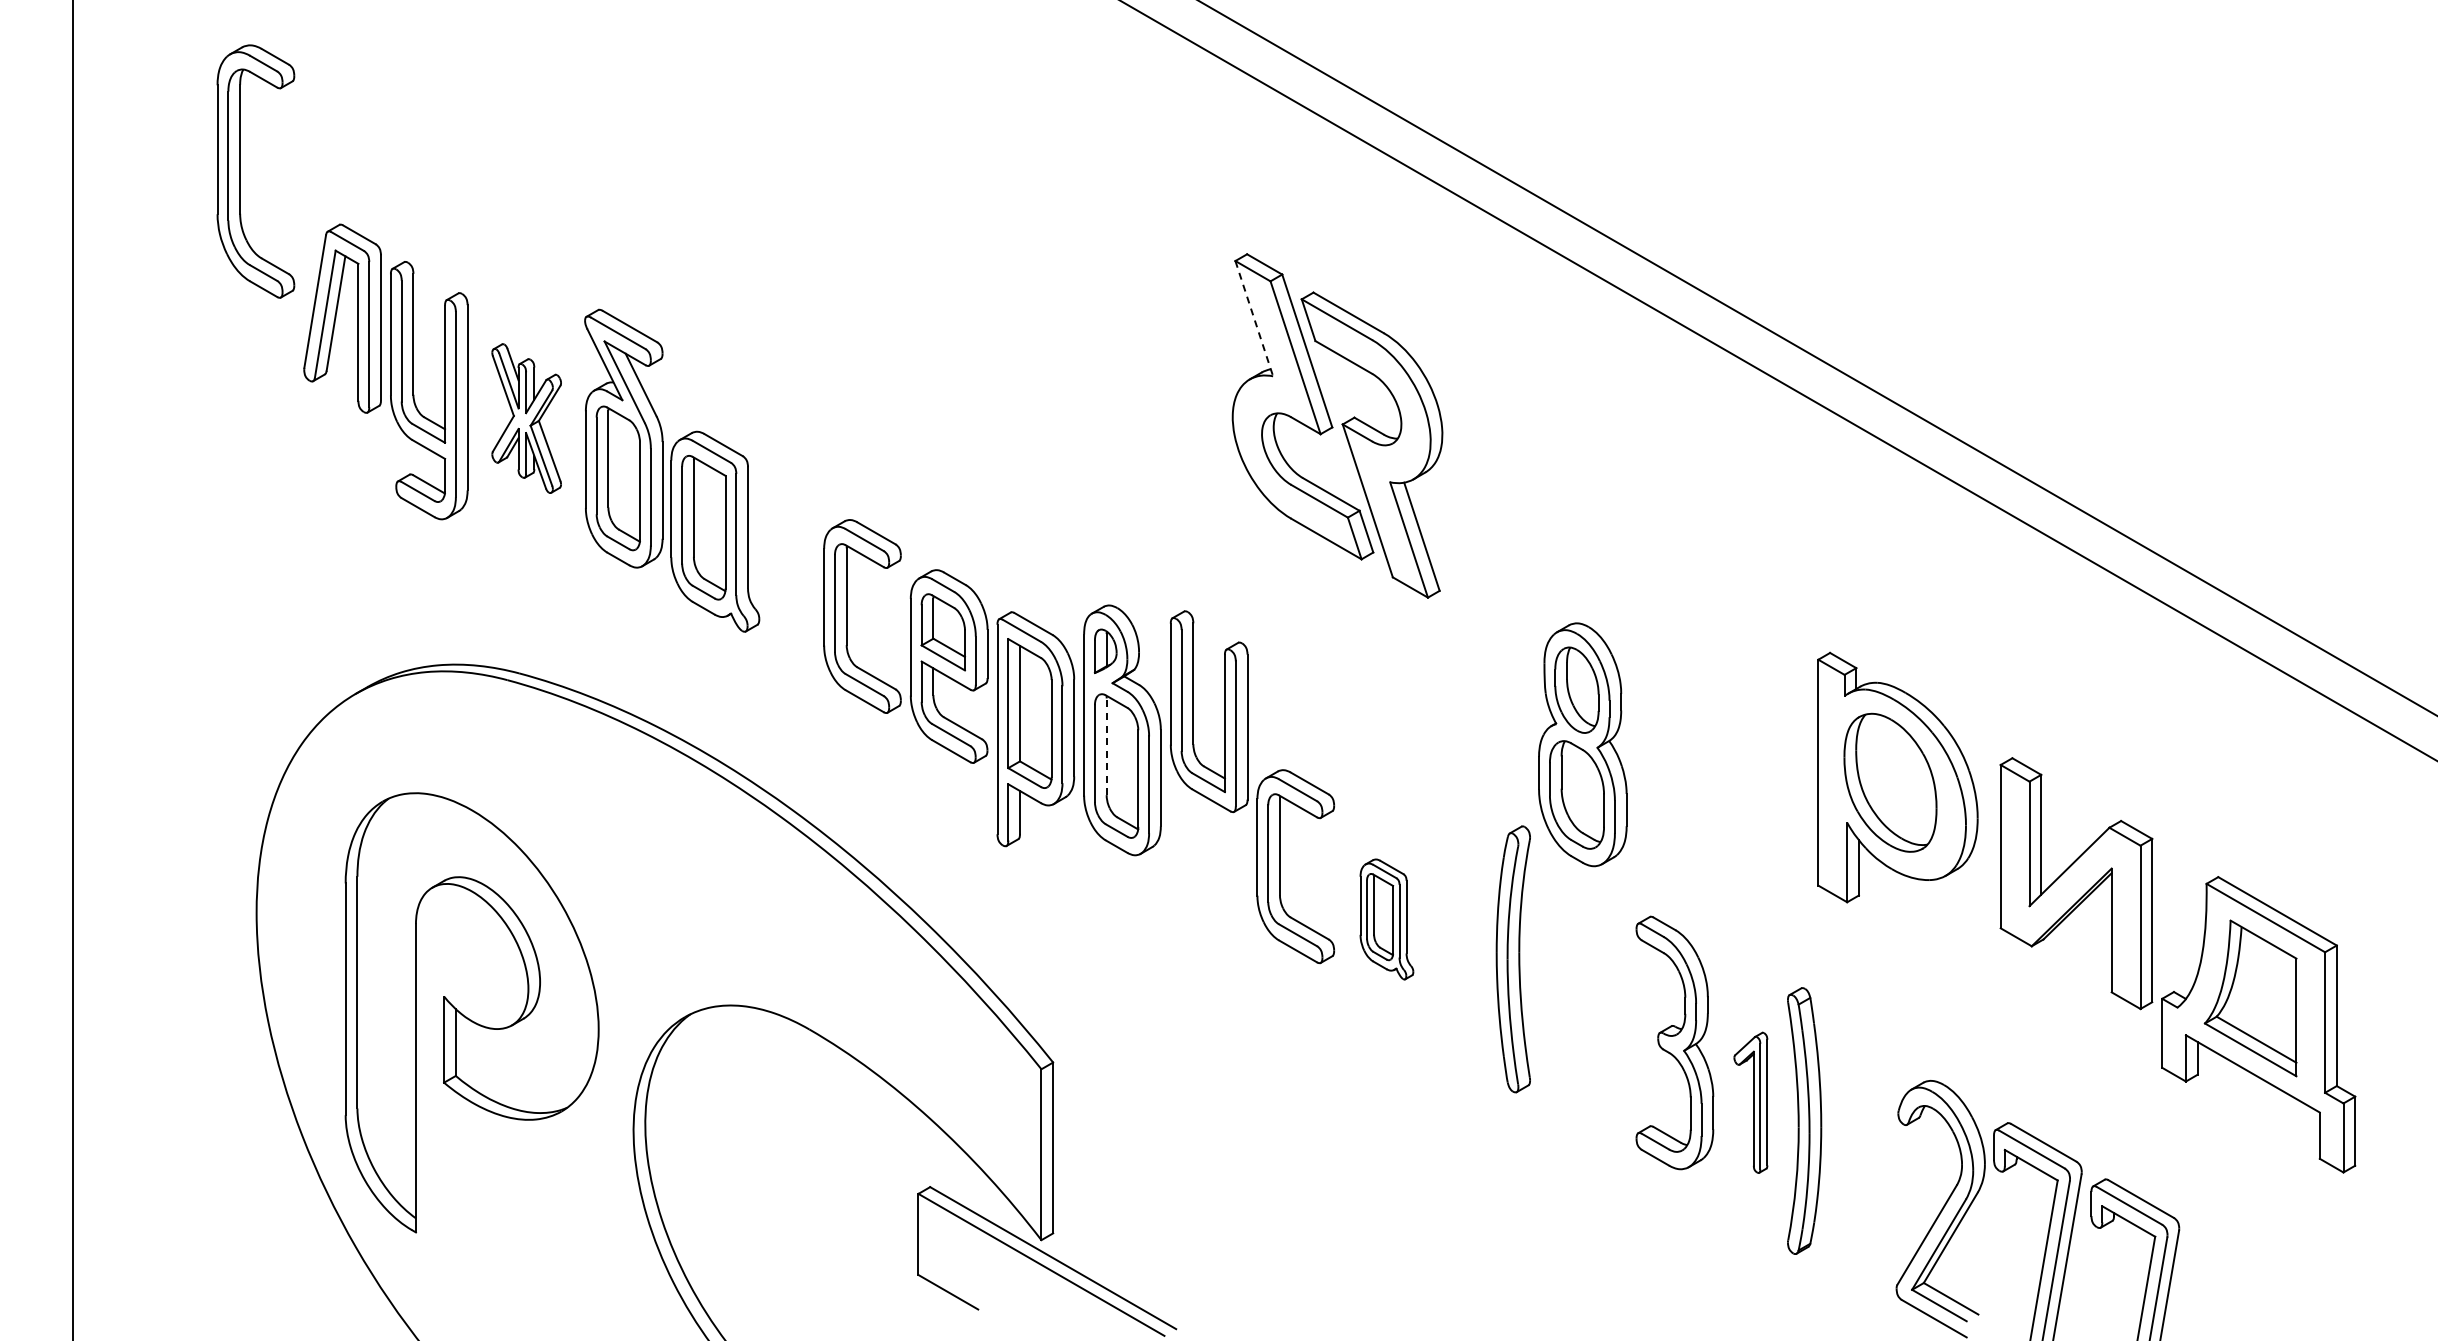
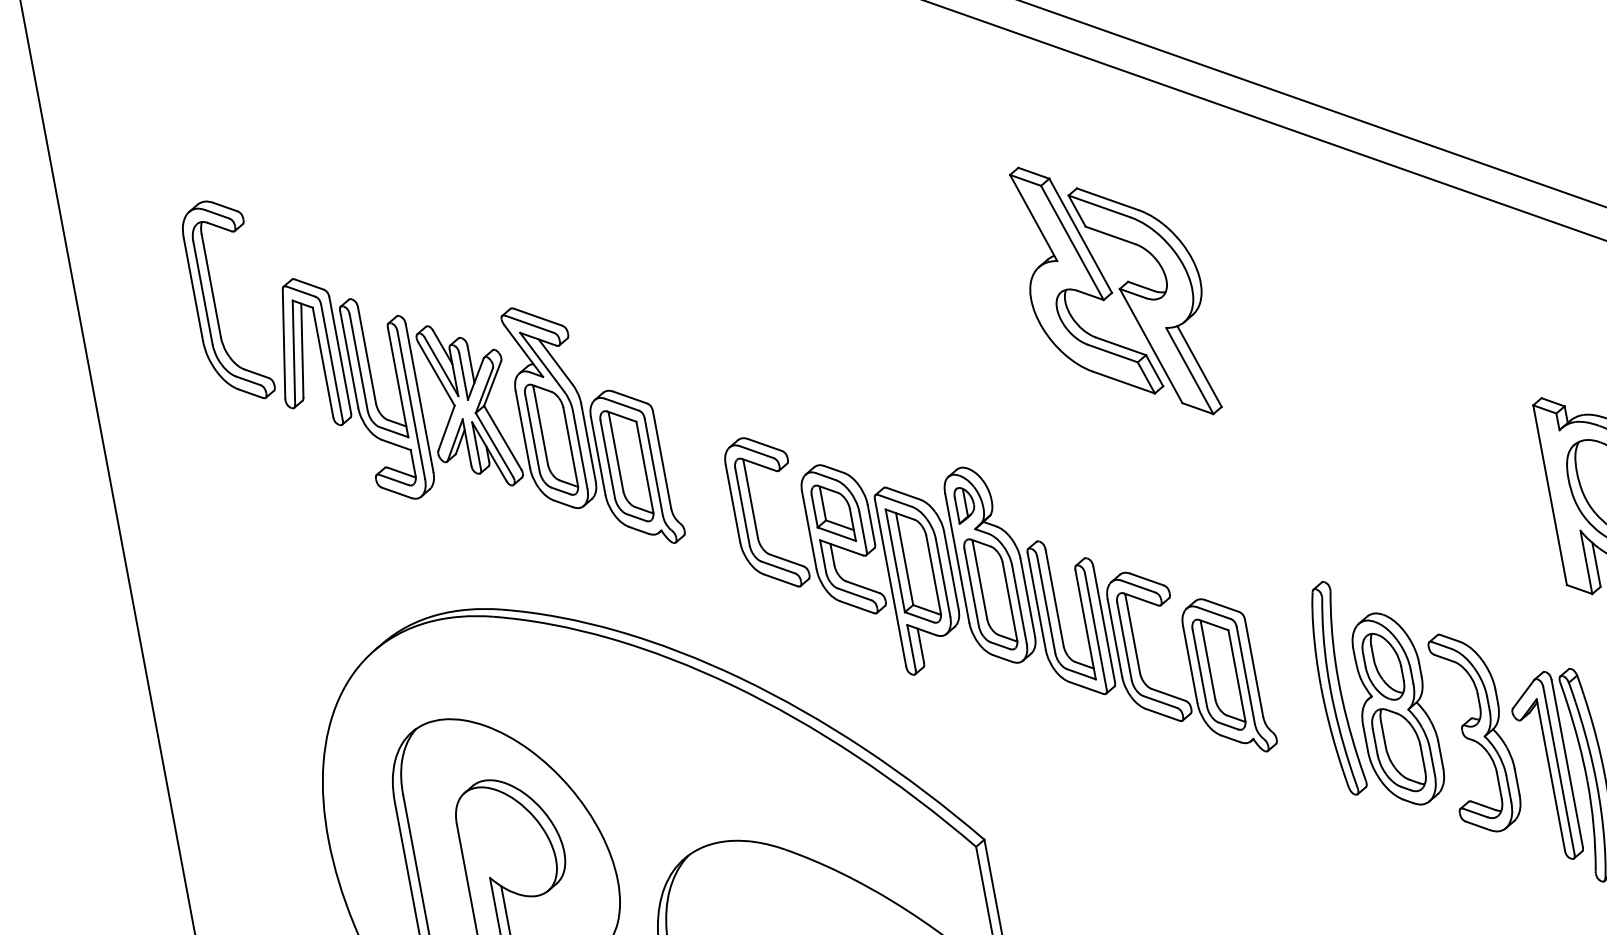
part: (240, 171) -> (214, 303), moved
line: (1254, 318) -> (1033, 217), dashed -> solid
part: (526, 418) -> (469, 405), size x1.43
part: (1193, 711) -> (1058, 619), moved
part: (1582, 744) -> (1395, 709), moved
line: (1106, 746) -> (979, 580), dashed -> solid
part: (1386, 919) -> (1228, 676), size x1.67
part: (1750, 1102) -> (1545, 767), size x1.67

